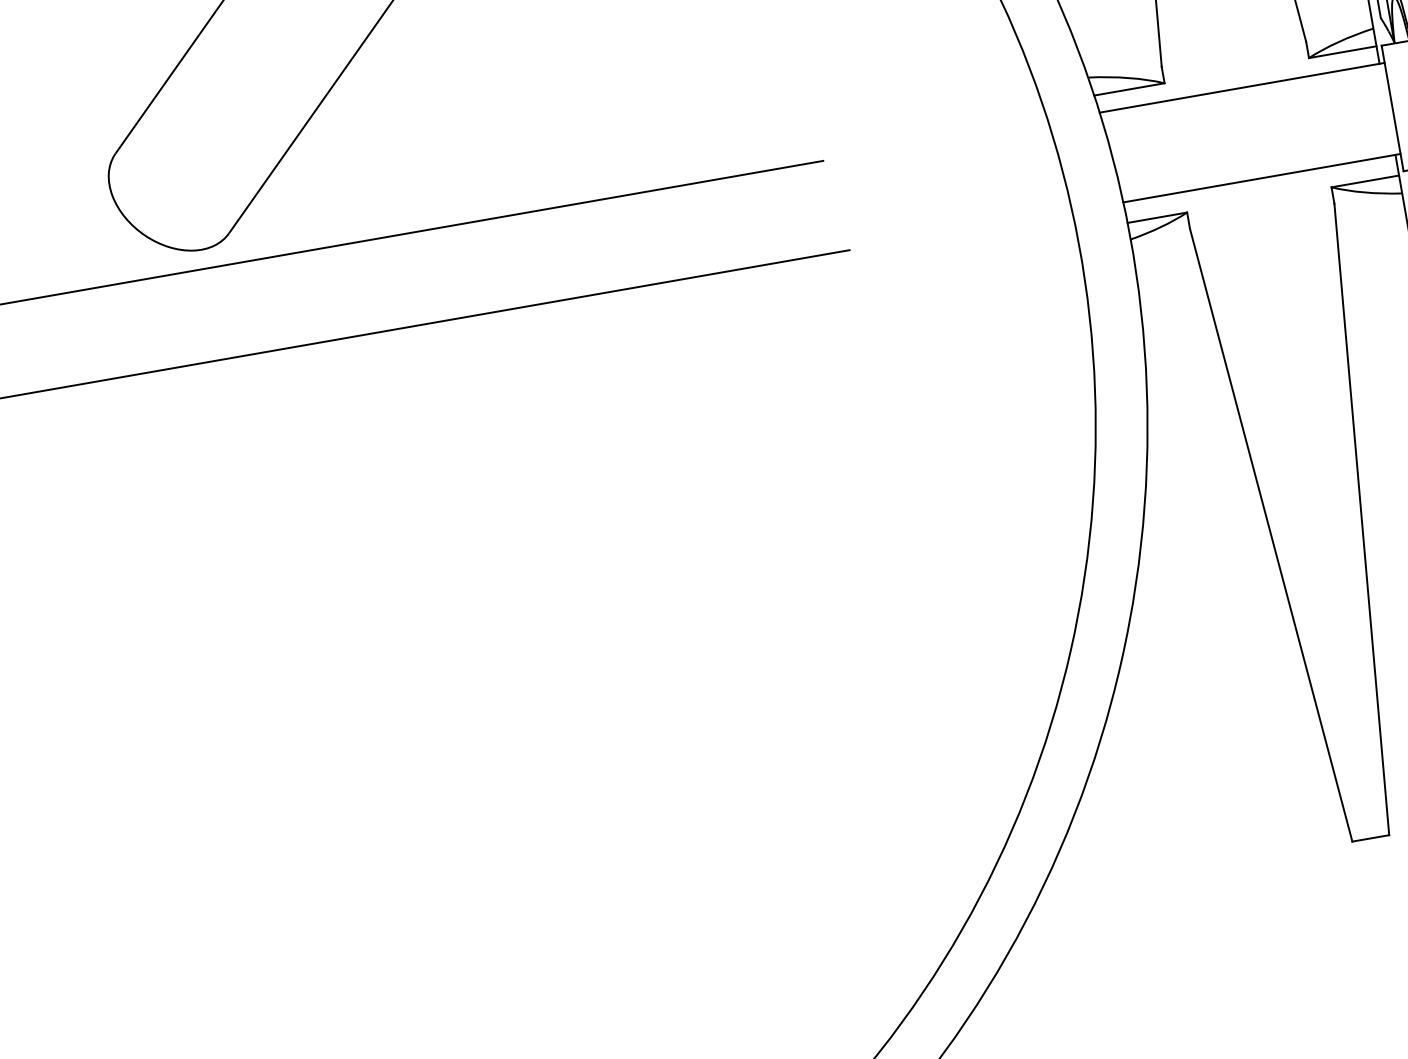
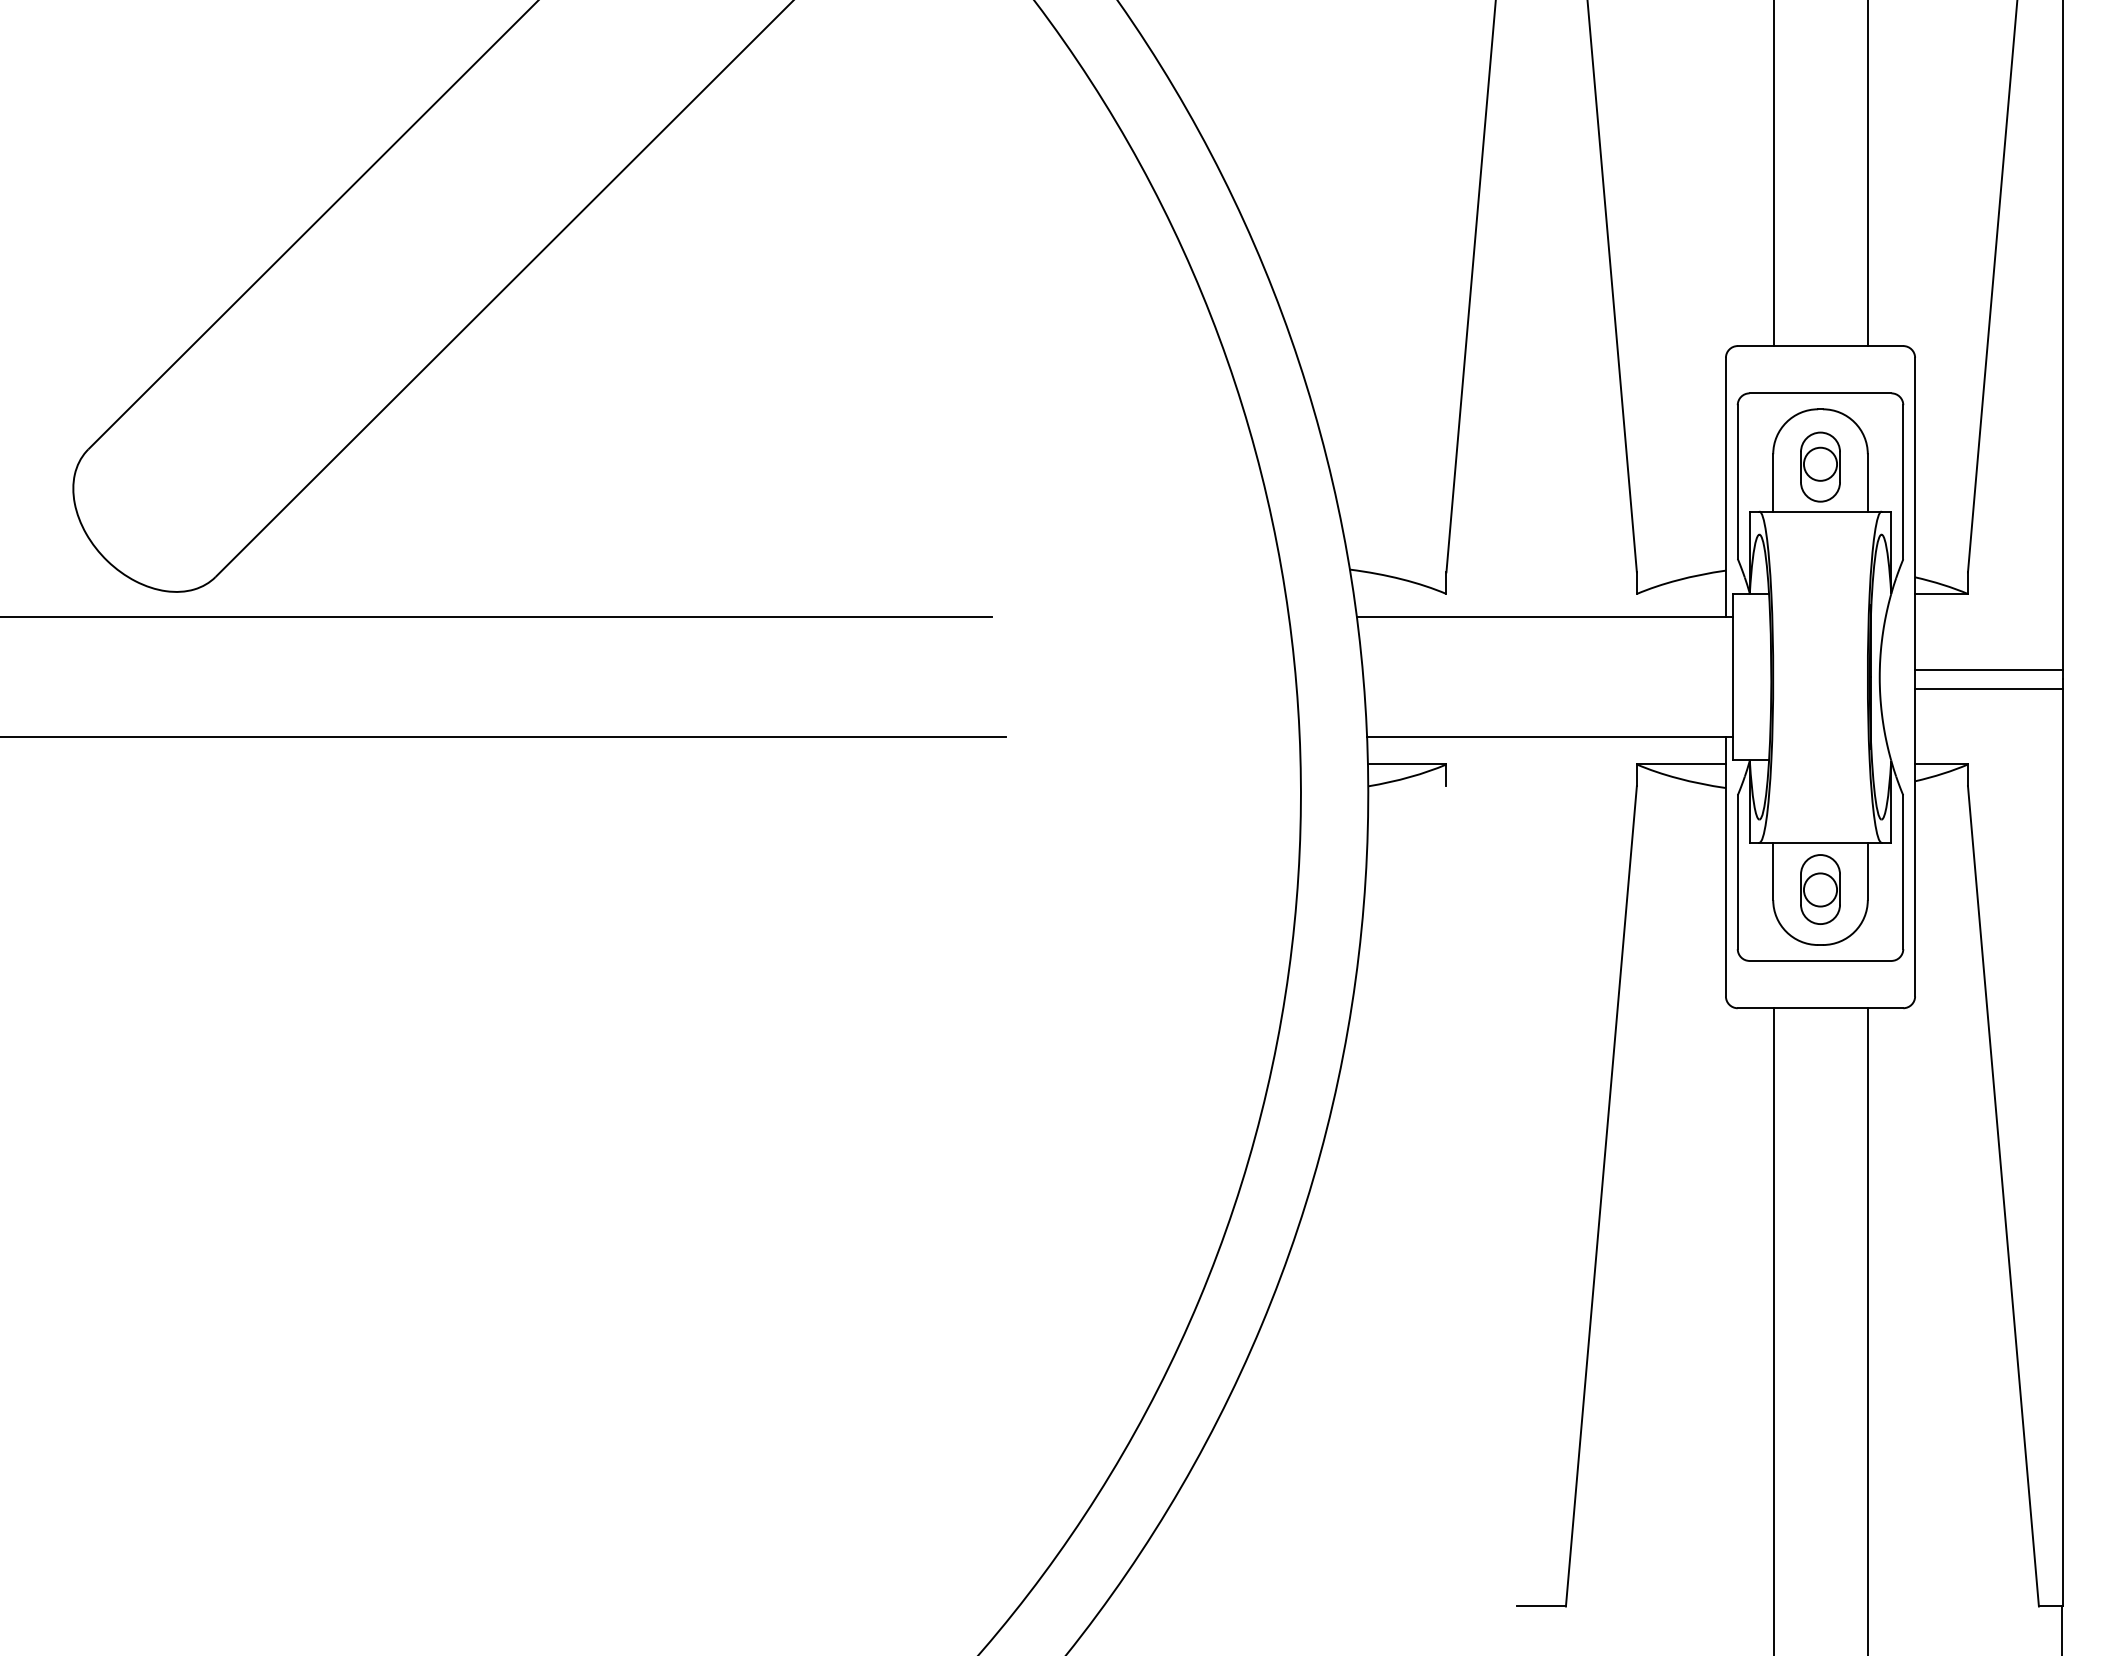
line: (1342, 51) -> (1680, 593), removed
line: (1128, 89) -> (1399, 593), removed
line: (1270, 535) -> (1481, 1196), removed

